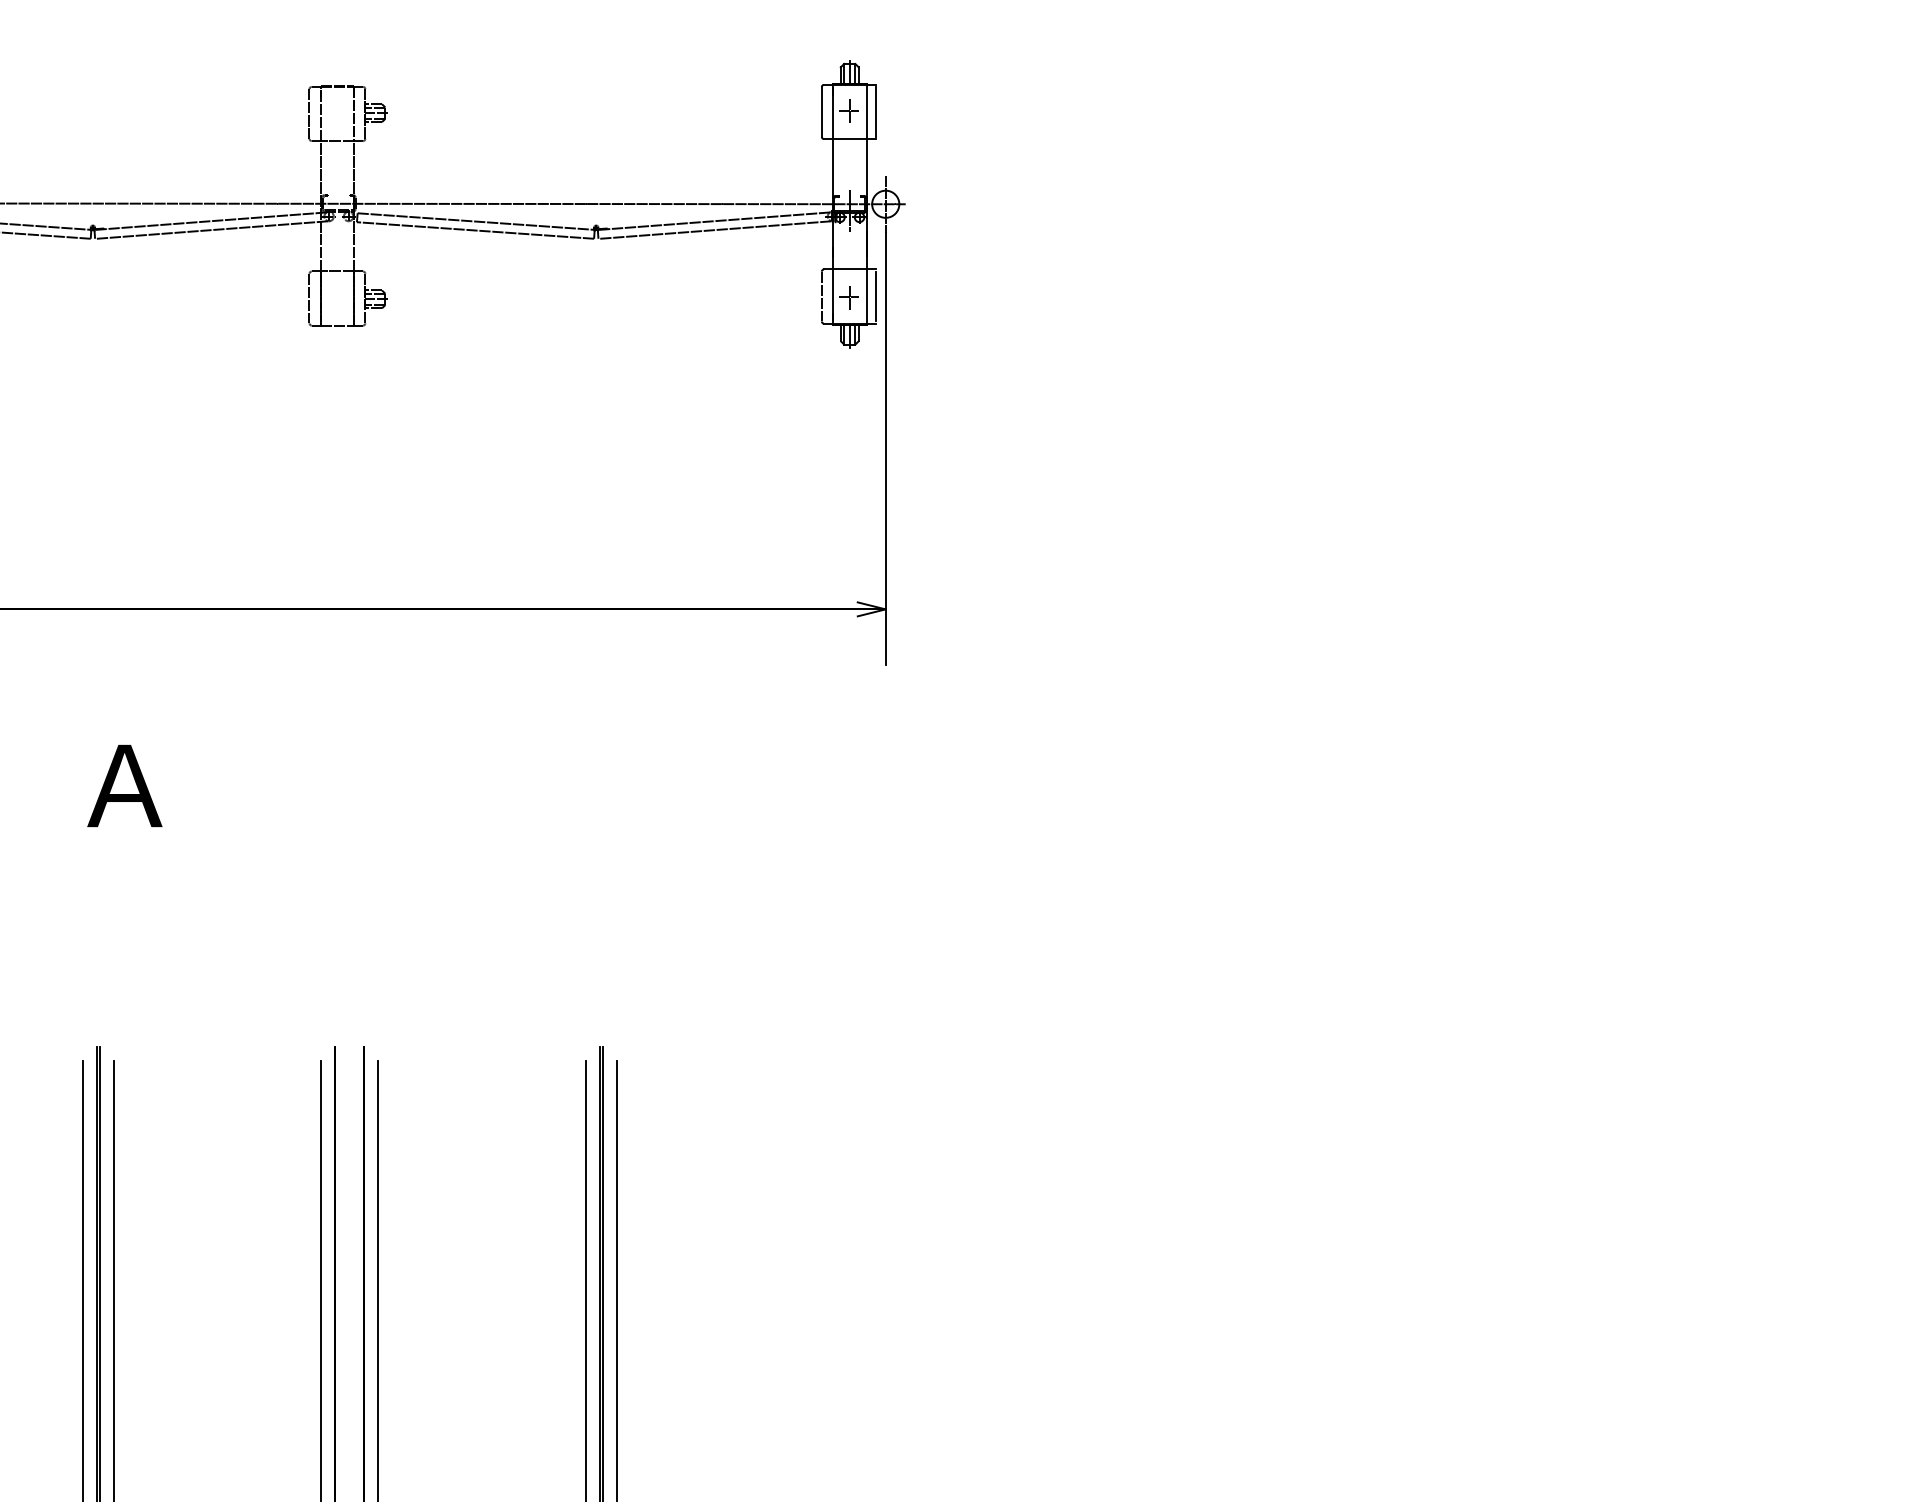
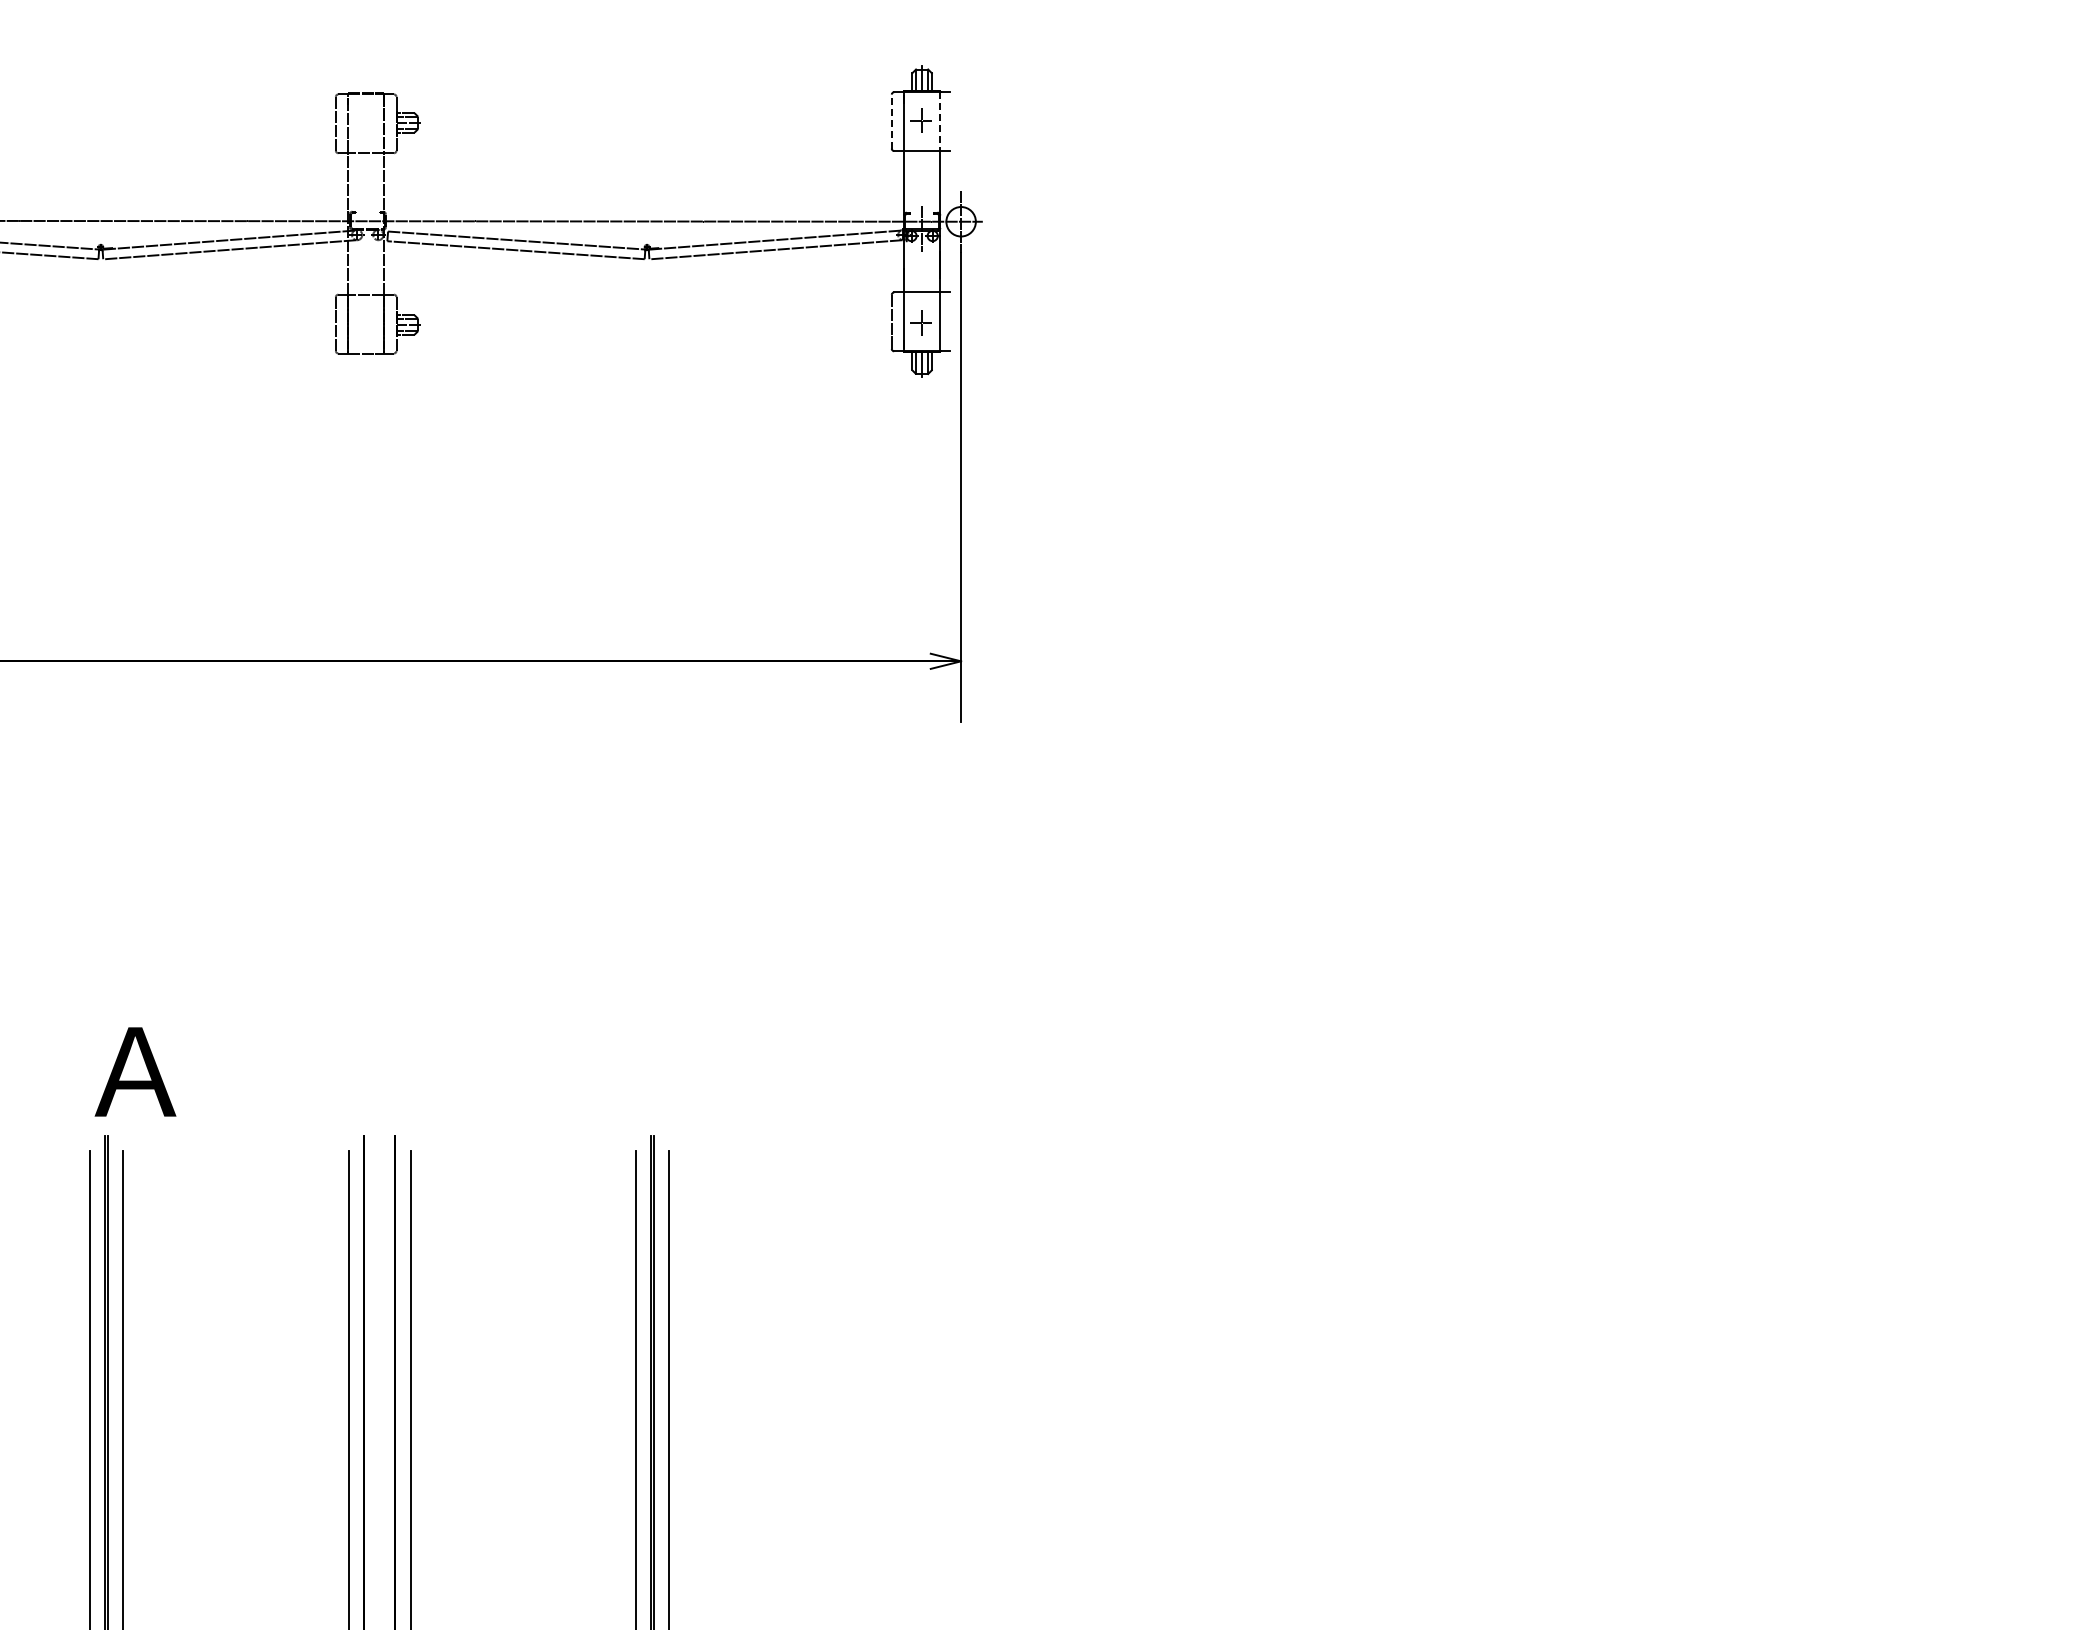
line: (821, 111) -> (891, 121), solid -> dashed
line: (875, 111) -> (950, 121), removed
line: (866, 112) -> (940, 122), solid -> dashed
line: (875, 296) -> (950, 321), removed
text: (124, 785) -> (135, 1071), moved

